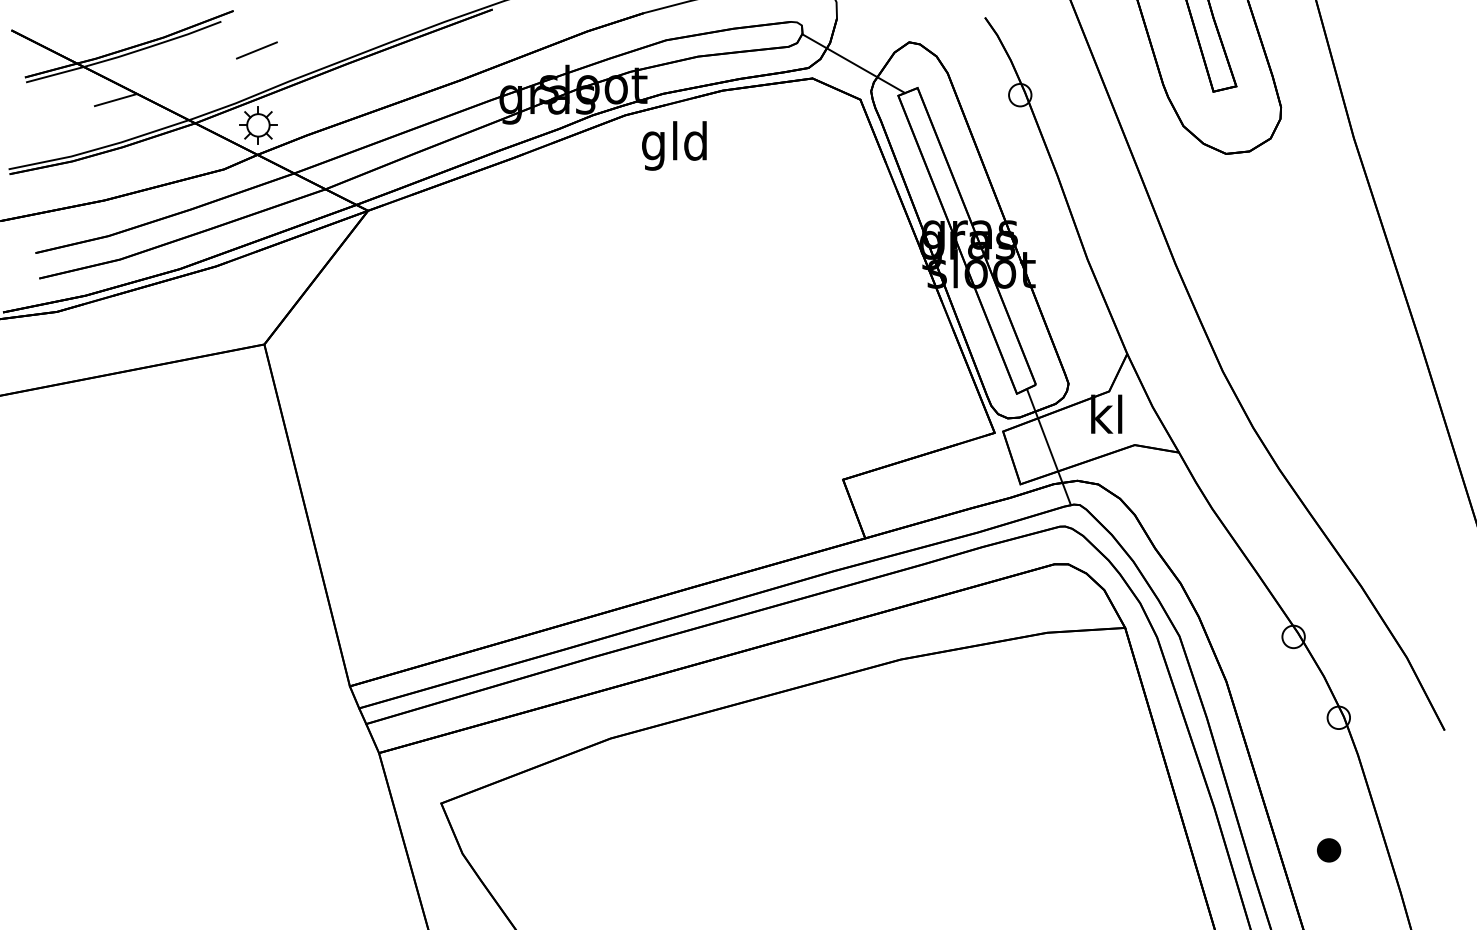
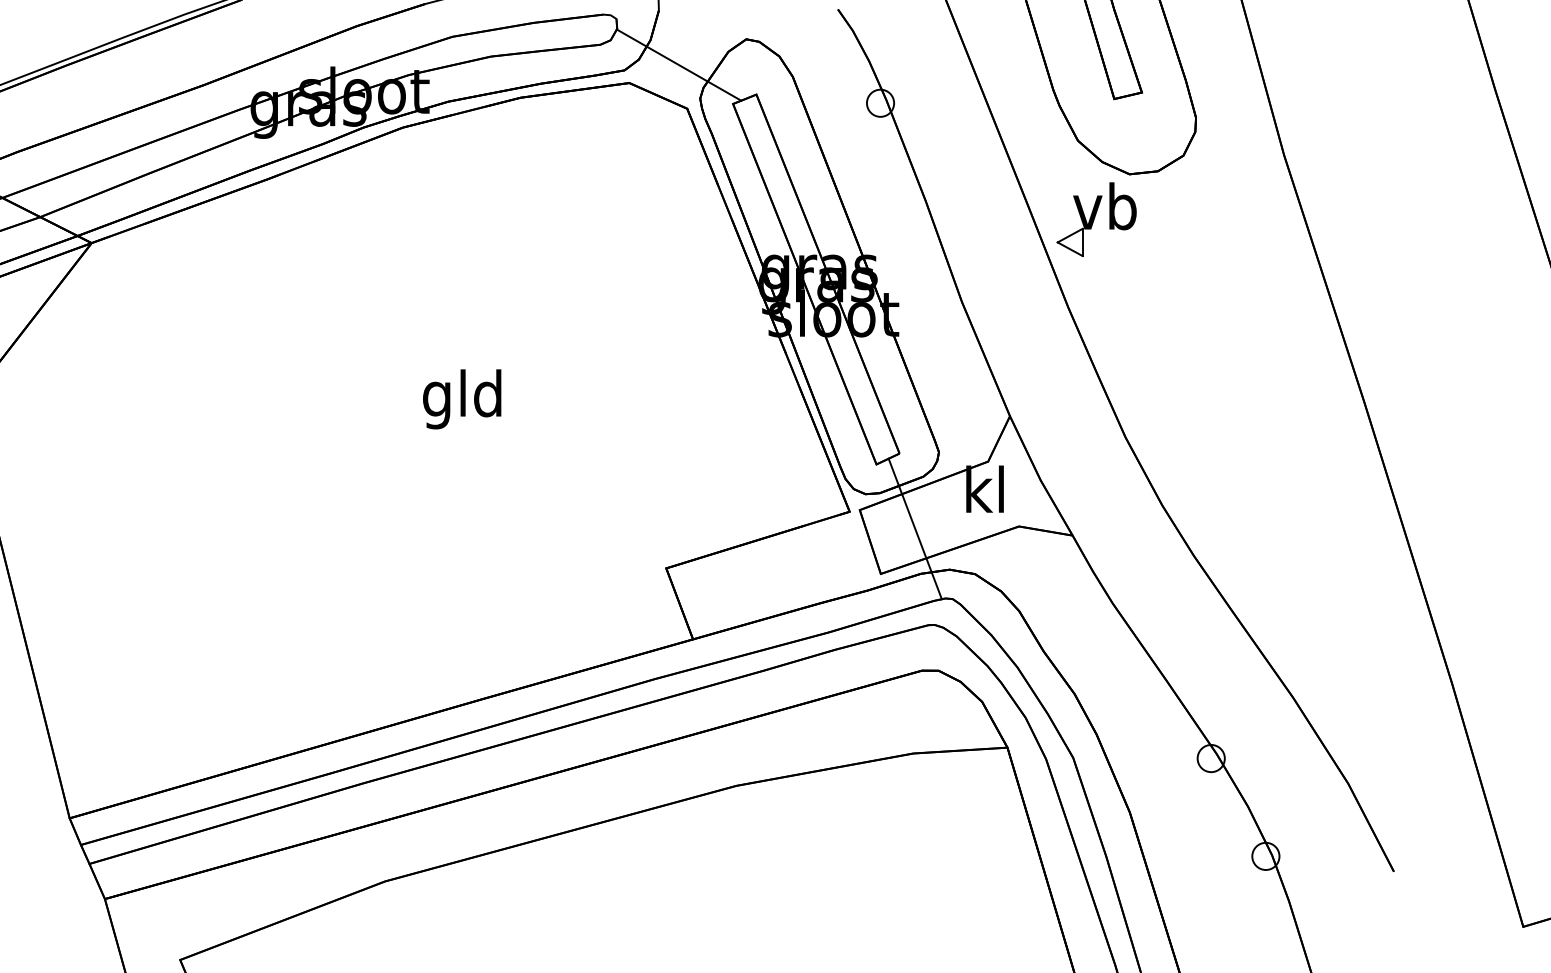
text: (674, 145) -> (462, 398), moved
part: (1198, 191) -> (1096, 219), added

